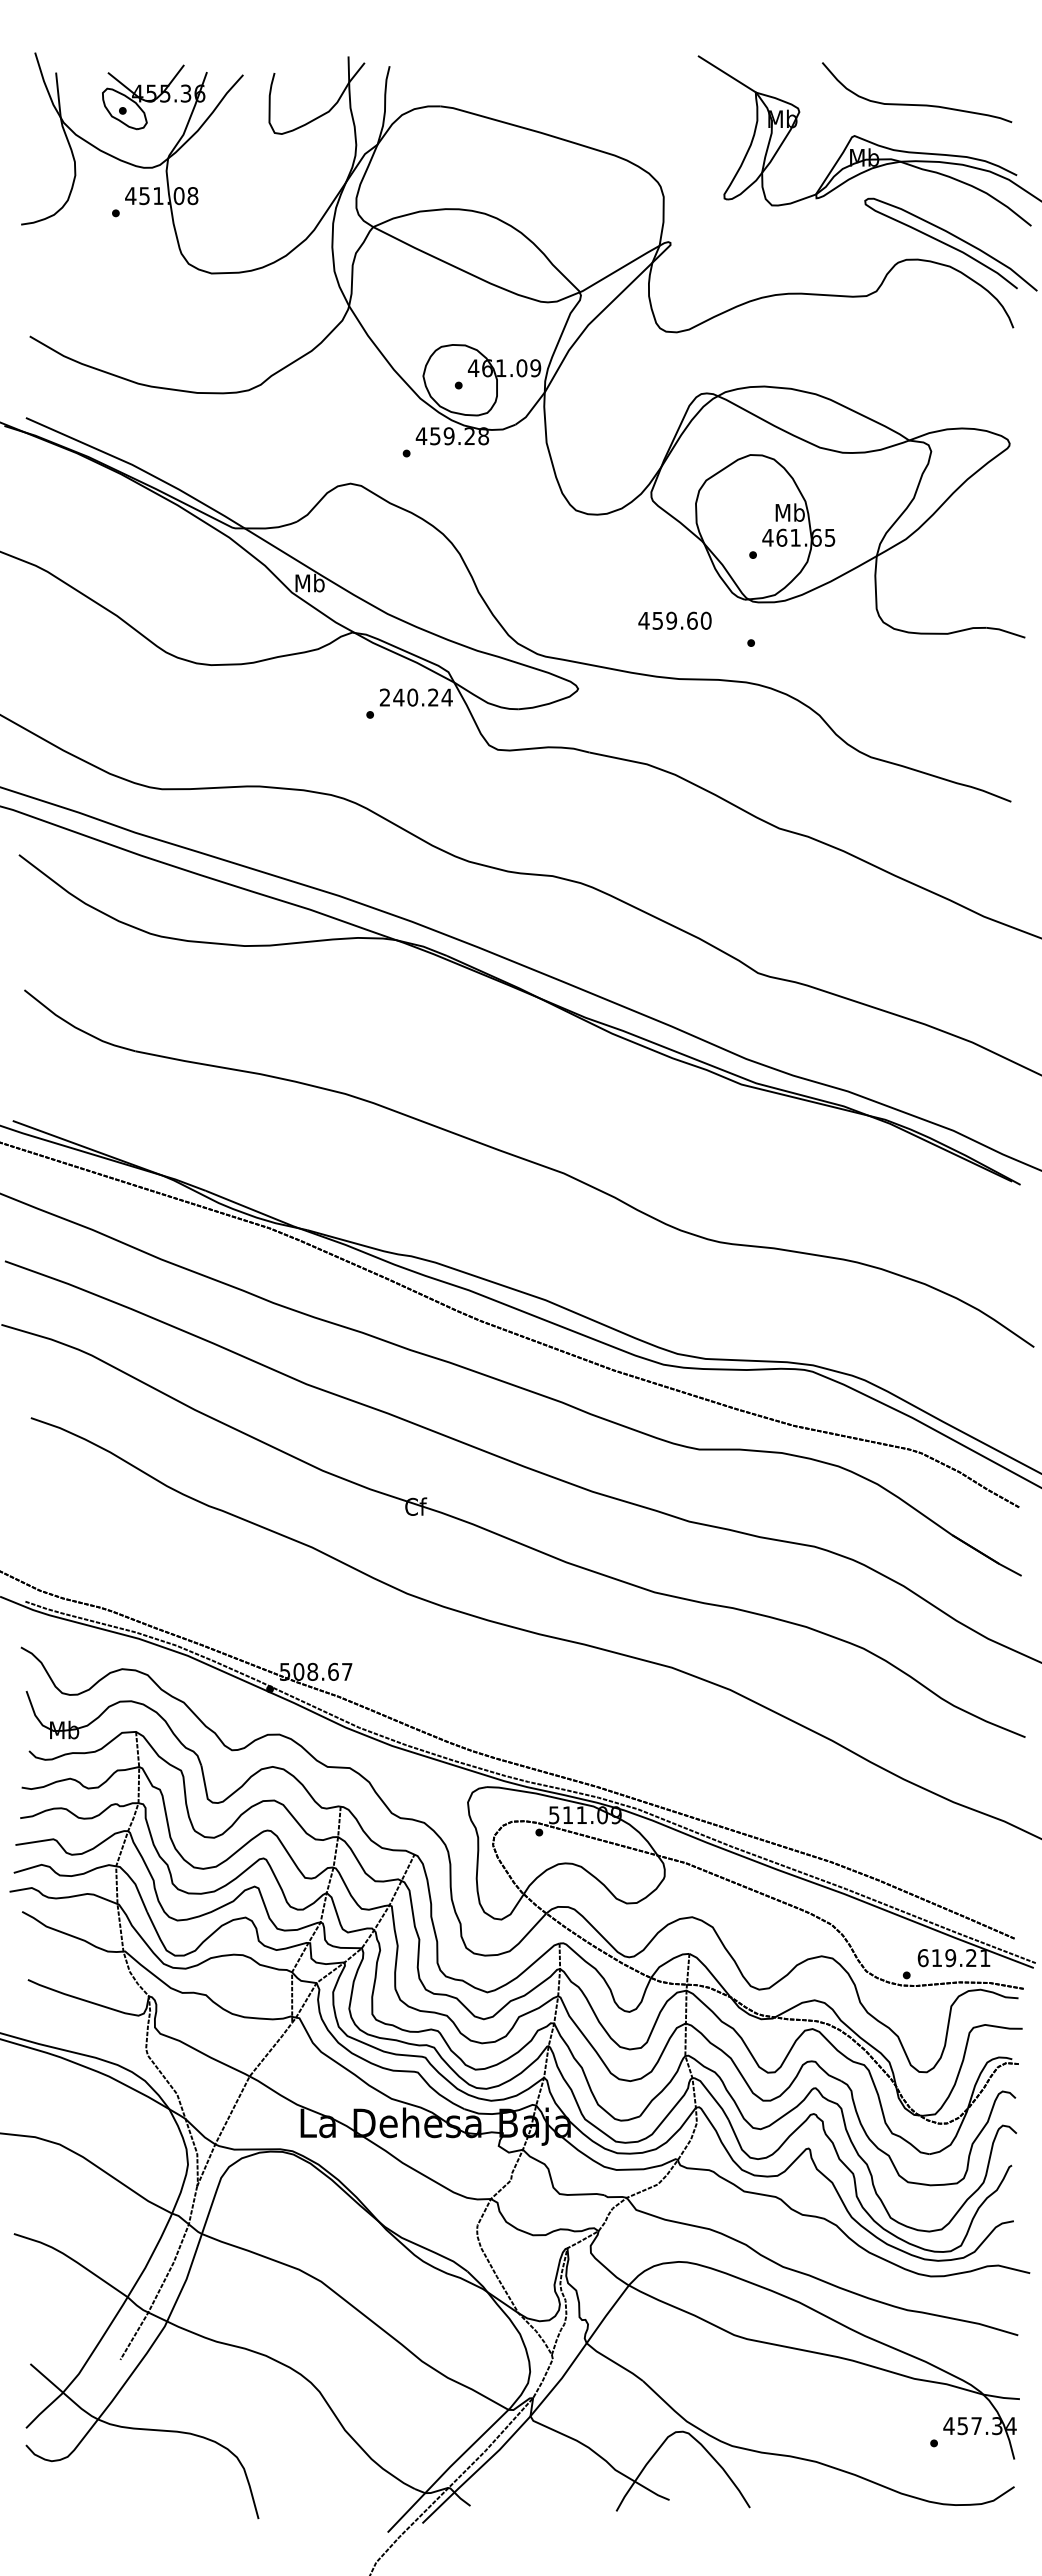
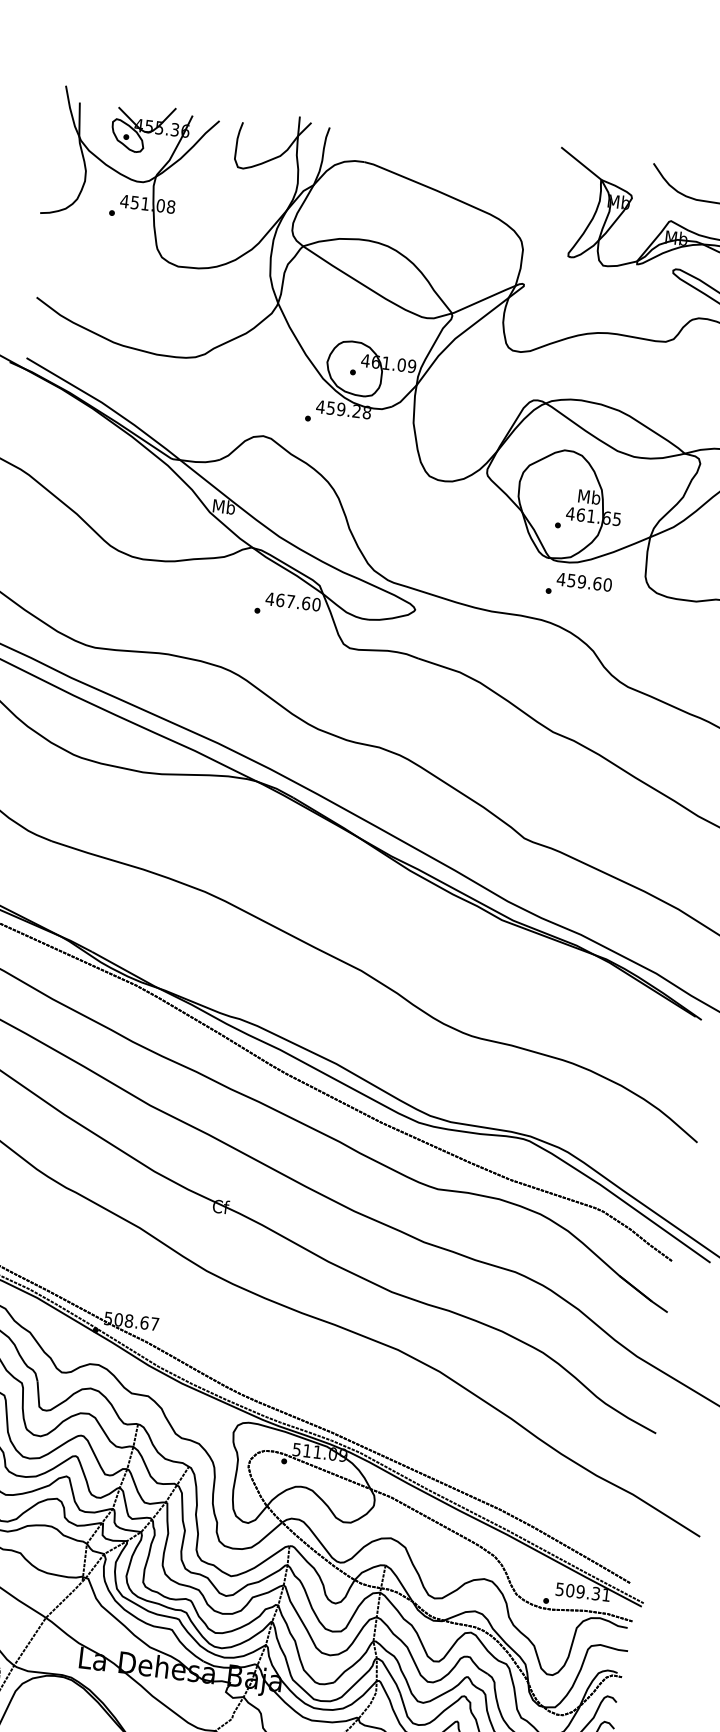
text: (674, 620) -> (584, 581), moved
text: (415, 697) -> (292, 601), 240.24 -> 467.60
text: (946, 1958) -> (577, 1591), 619.21 -> 509.31

